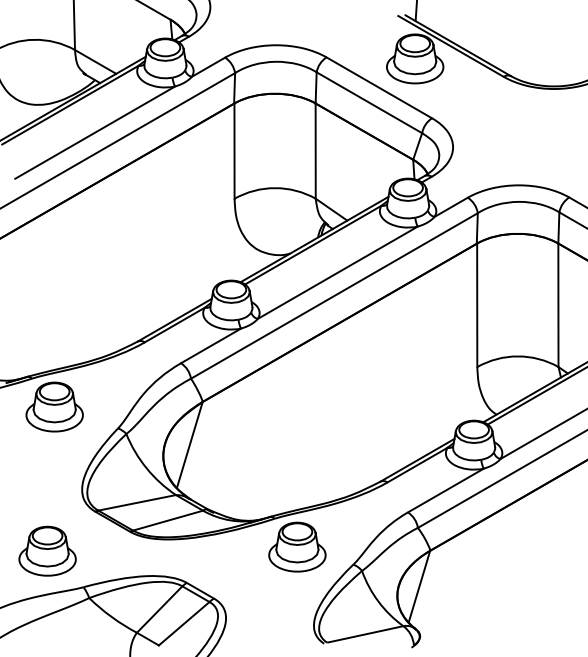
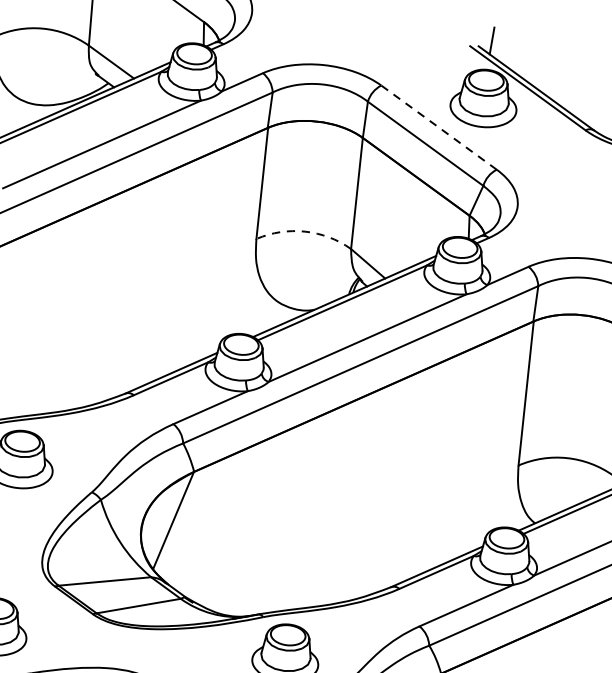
line: (379, 87) -> (439, 127), solid -> dashed
arc: (275, 188) -> (305, 232), solid -> dashed

